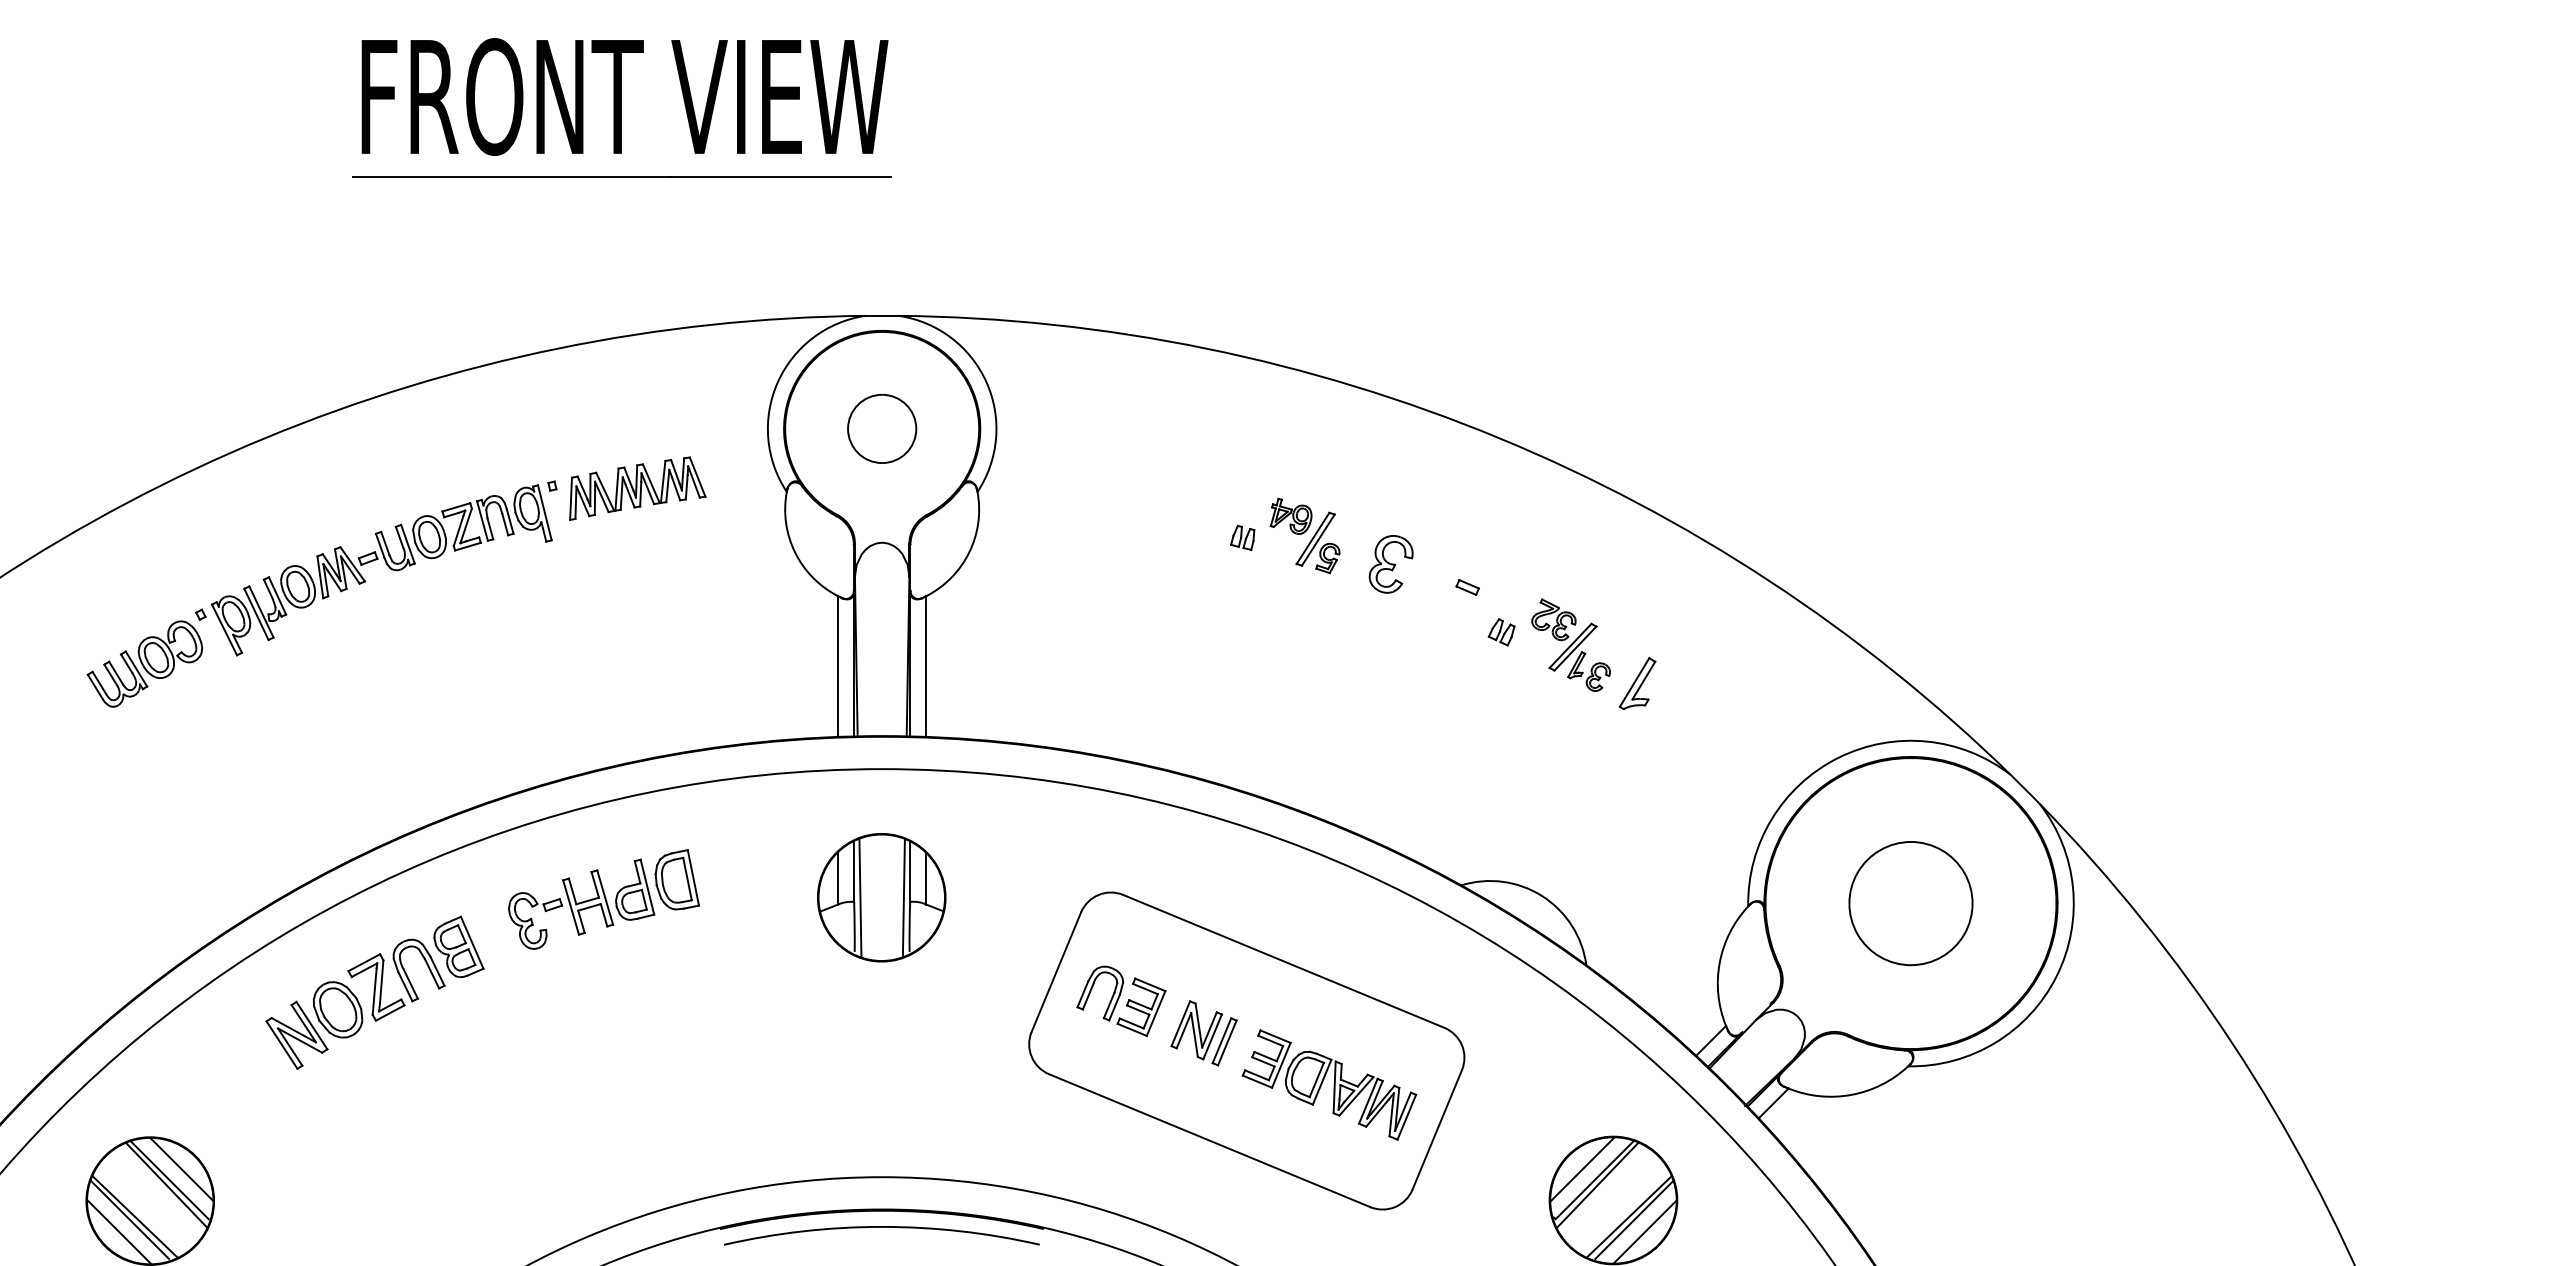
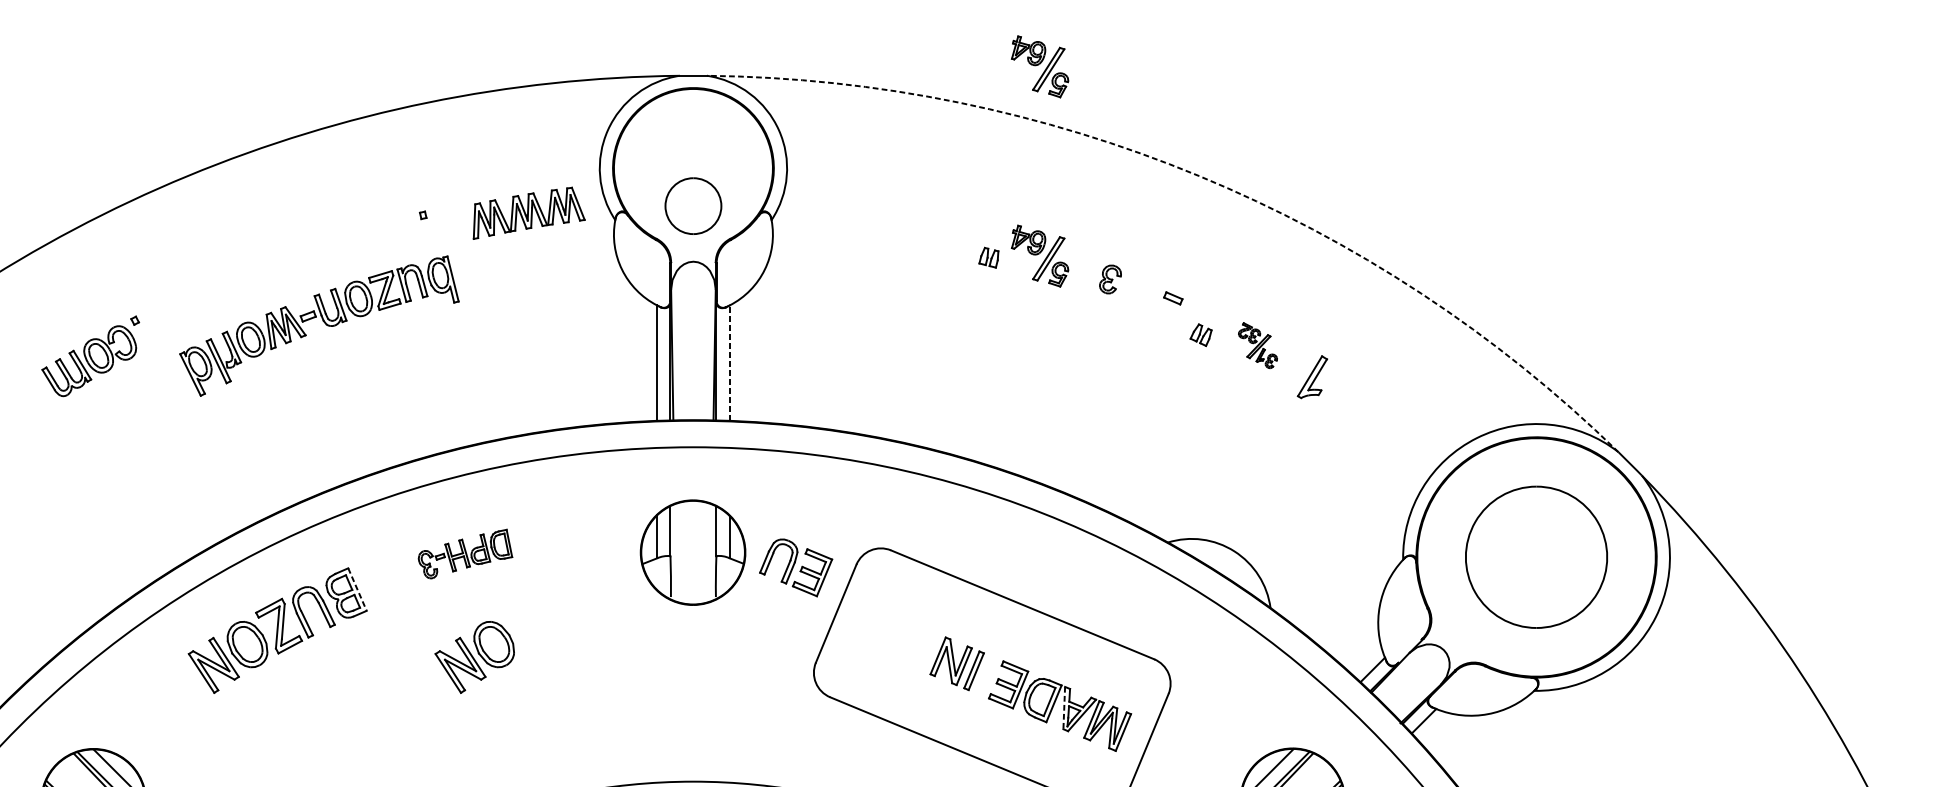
part: (1304, 304) -> (1039, 66), added
part: (882, 428) -> (693, 205), moved
arc: (1499, 438) -> (1199, 176), solid -> dashed
part: (637, 488) -> (528, 213), moved
part: (1390, 564) -> (1110, 279), size x0.6
part: (387, 566) -> (324, 323), moved
part: (1570, 644) -> (1257, 345), size x0.6
line: (926, 666) -> (729, 363), solid -> dashed
line: (860, 897) -> (675, 552), removed
line: (903, 897) -> (710, 552), removed
part: (603, 899) -> (465, 554), size x0.6
part: (1910, 903) -> (1536, 557), size x1.4
line: (472, 943) -> (357, 590), solid -> dashed
part: (1121, 1000) -> (796, 567), moved
part: (615, 1025) -> (474, 657), added
line: (1334, 1087) -> (1064, 708), solid -> dashed

